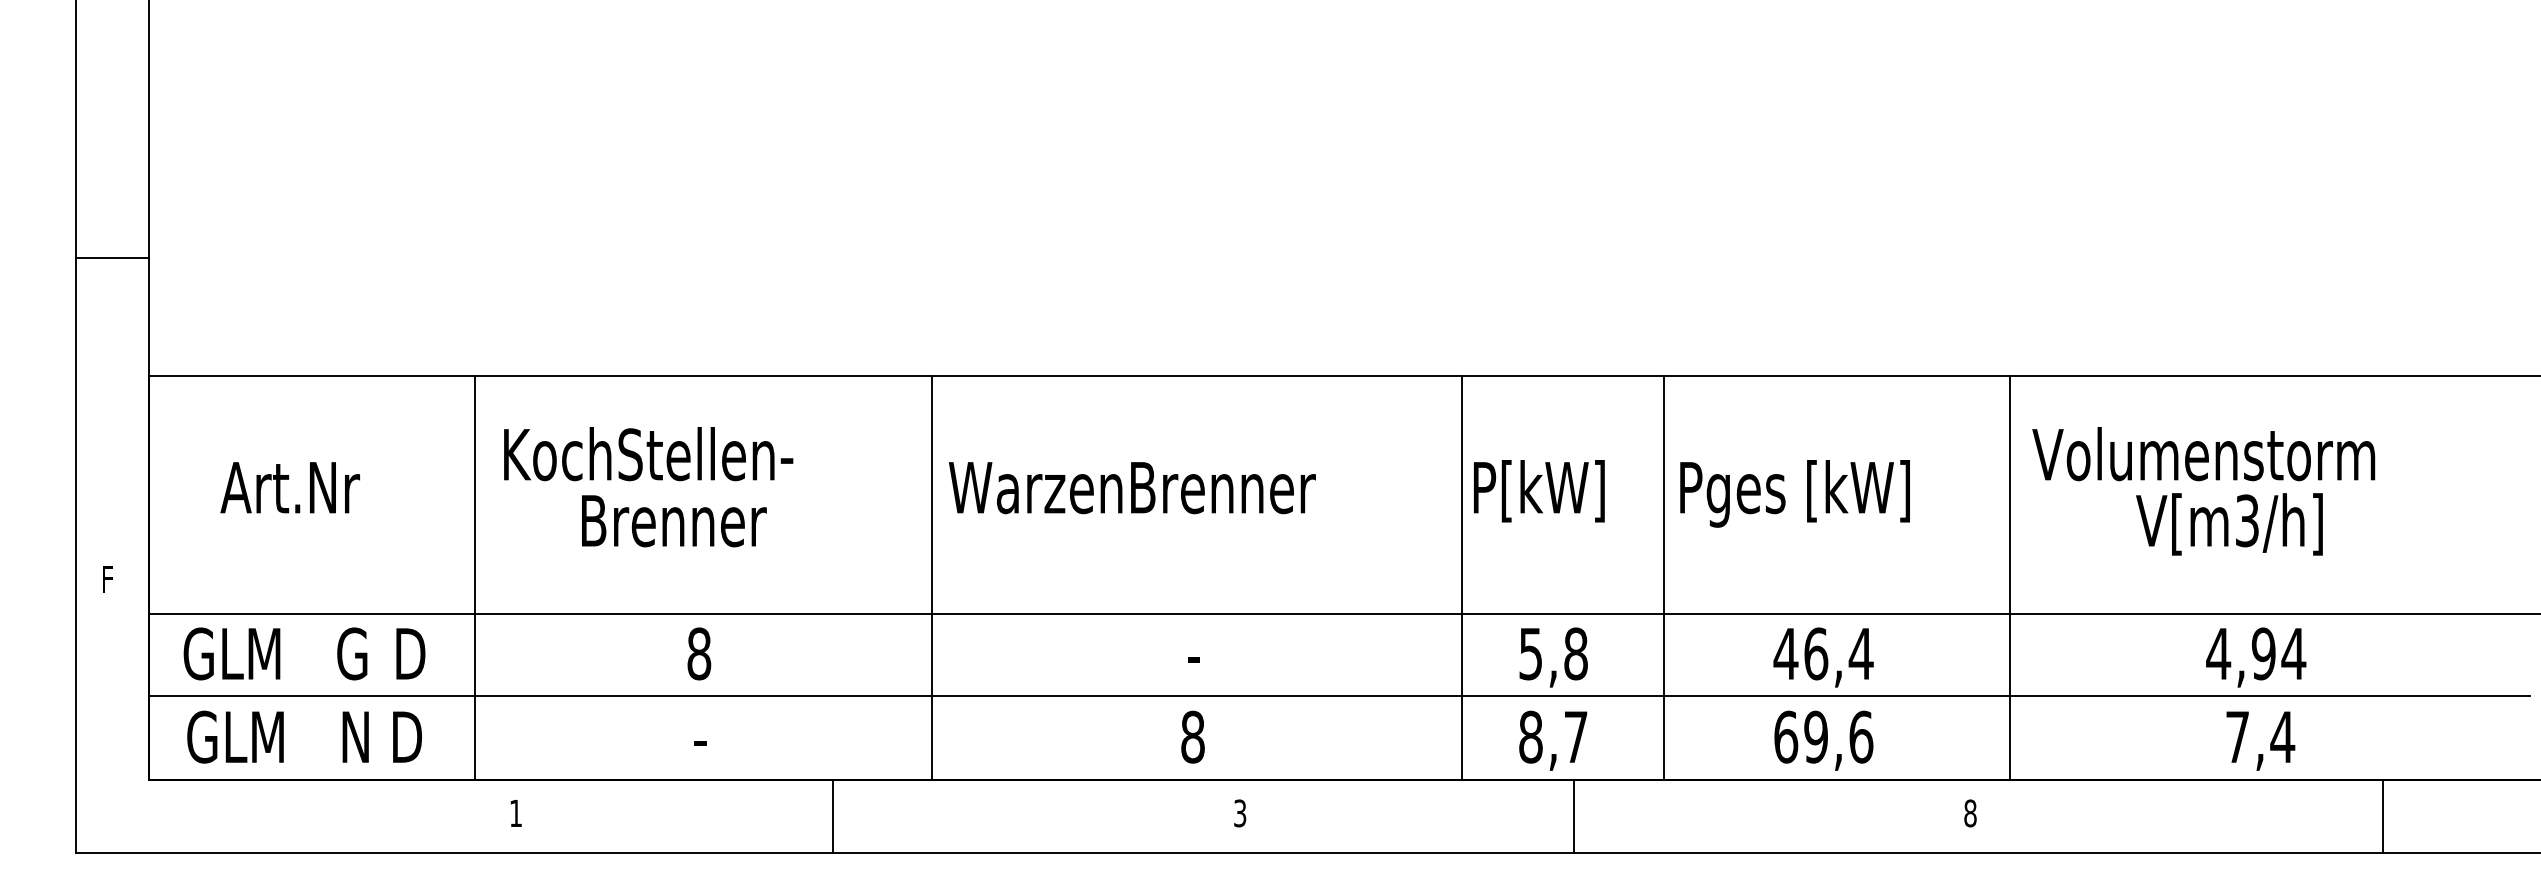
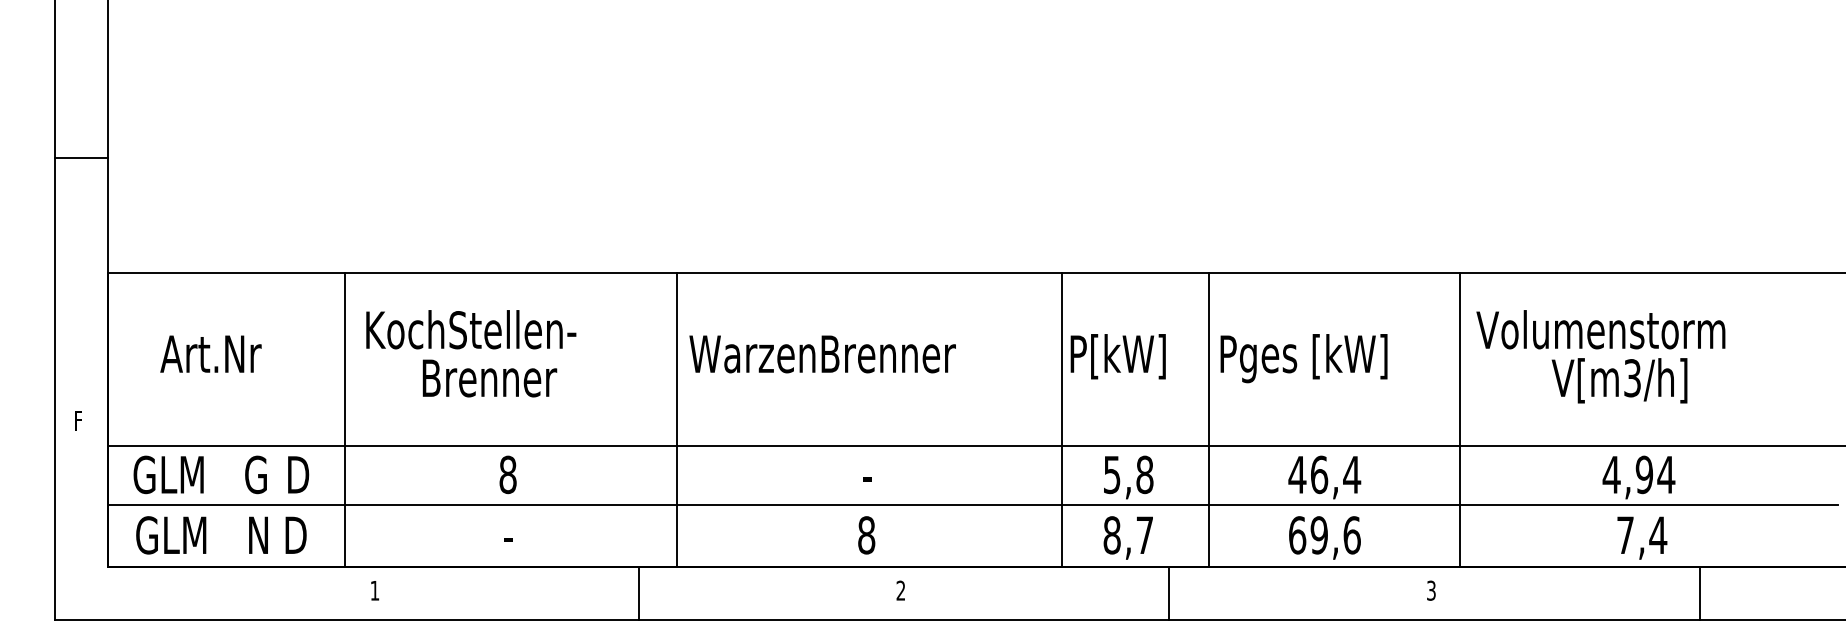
line: (112, 258) -> (81, 158), moved
text: (1239, 813) -> (900, 590), 3 -> 2
text: (1970, 813) -> (1431, 590), 8 -> 3
line: (832, 815) -> (638, 592), moved
line: (1574, 815) -> (1169, 592), moved
line: (2382, 815) -> (1699, 592), moved

